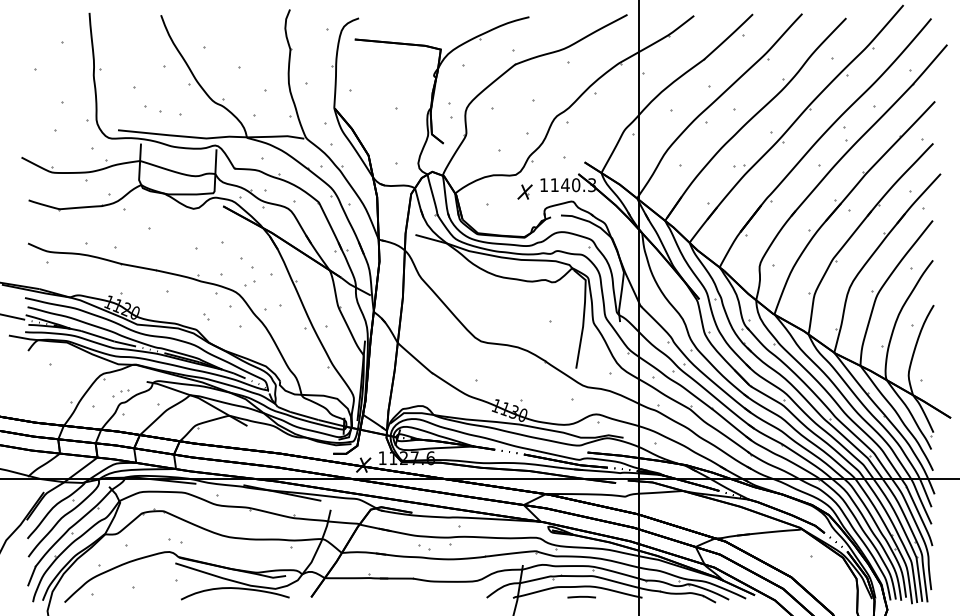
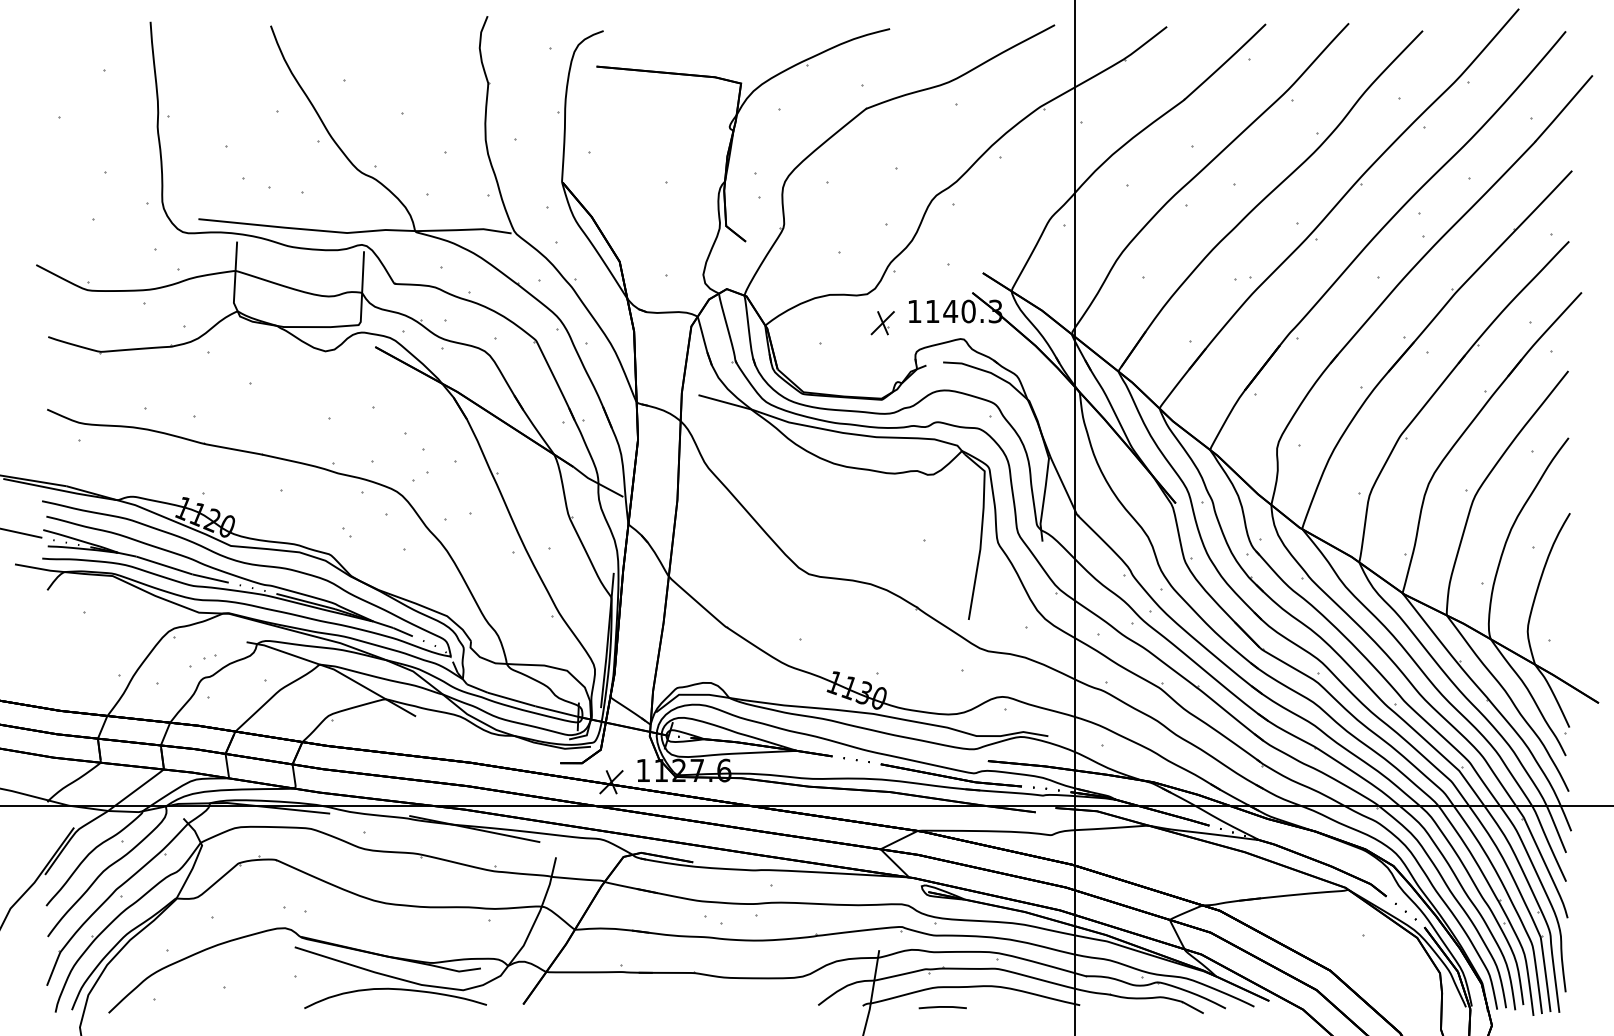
line: (581, 596) -> (942, 1006), moved

